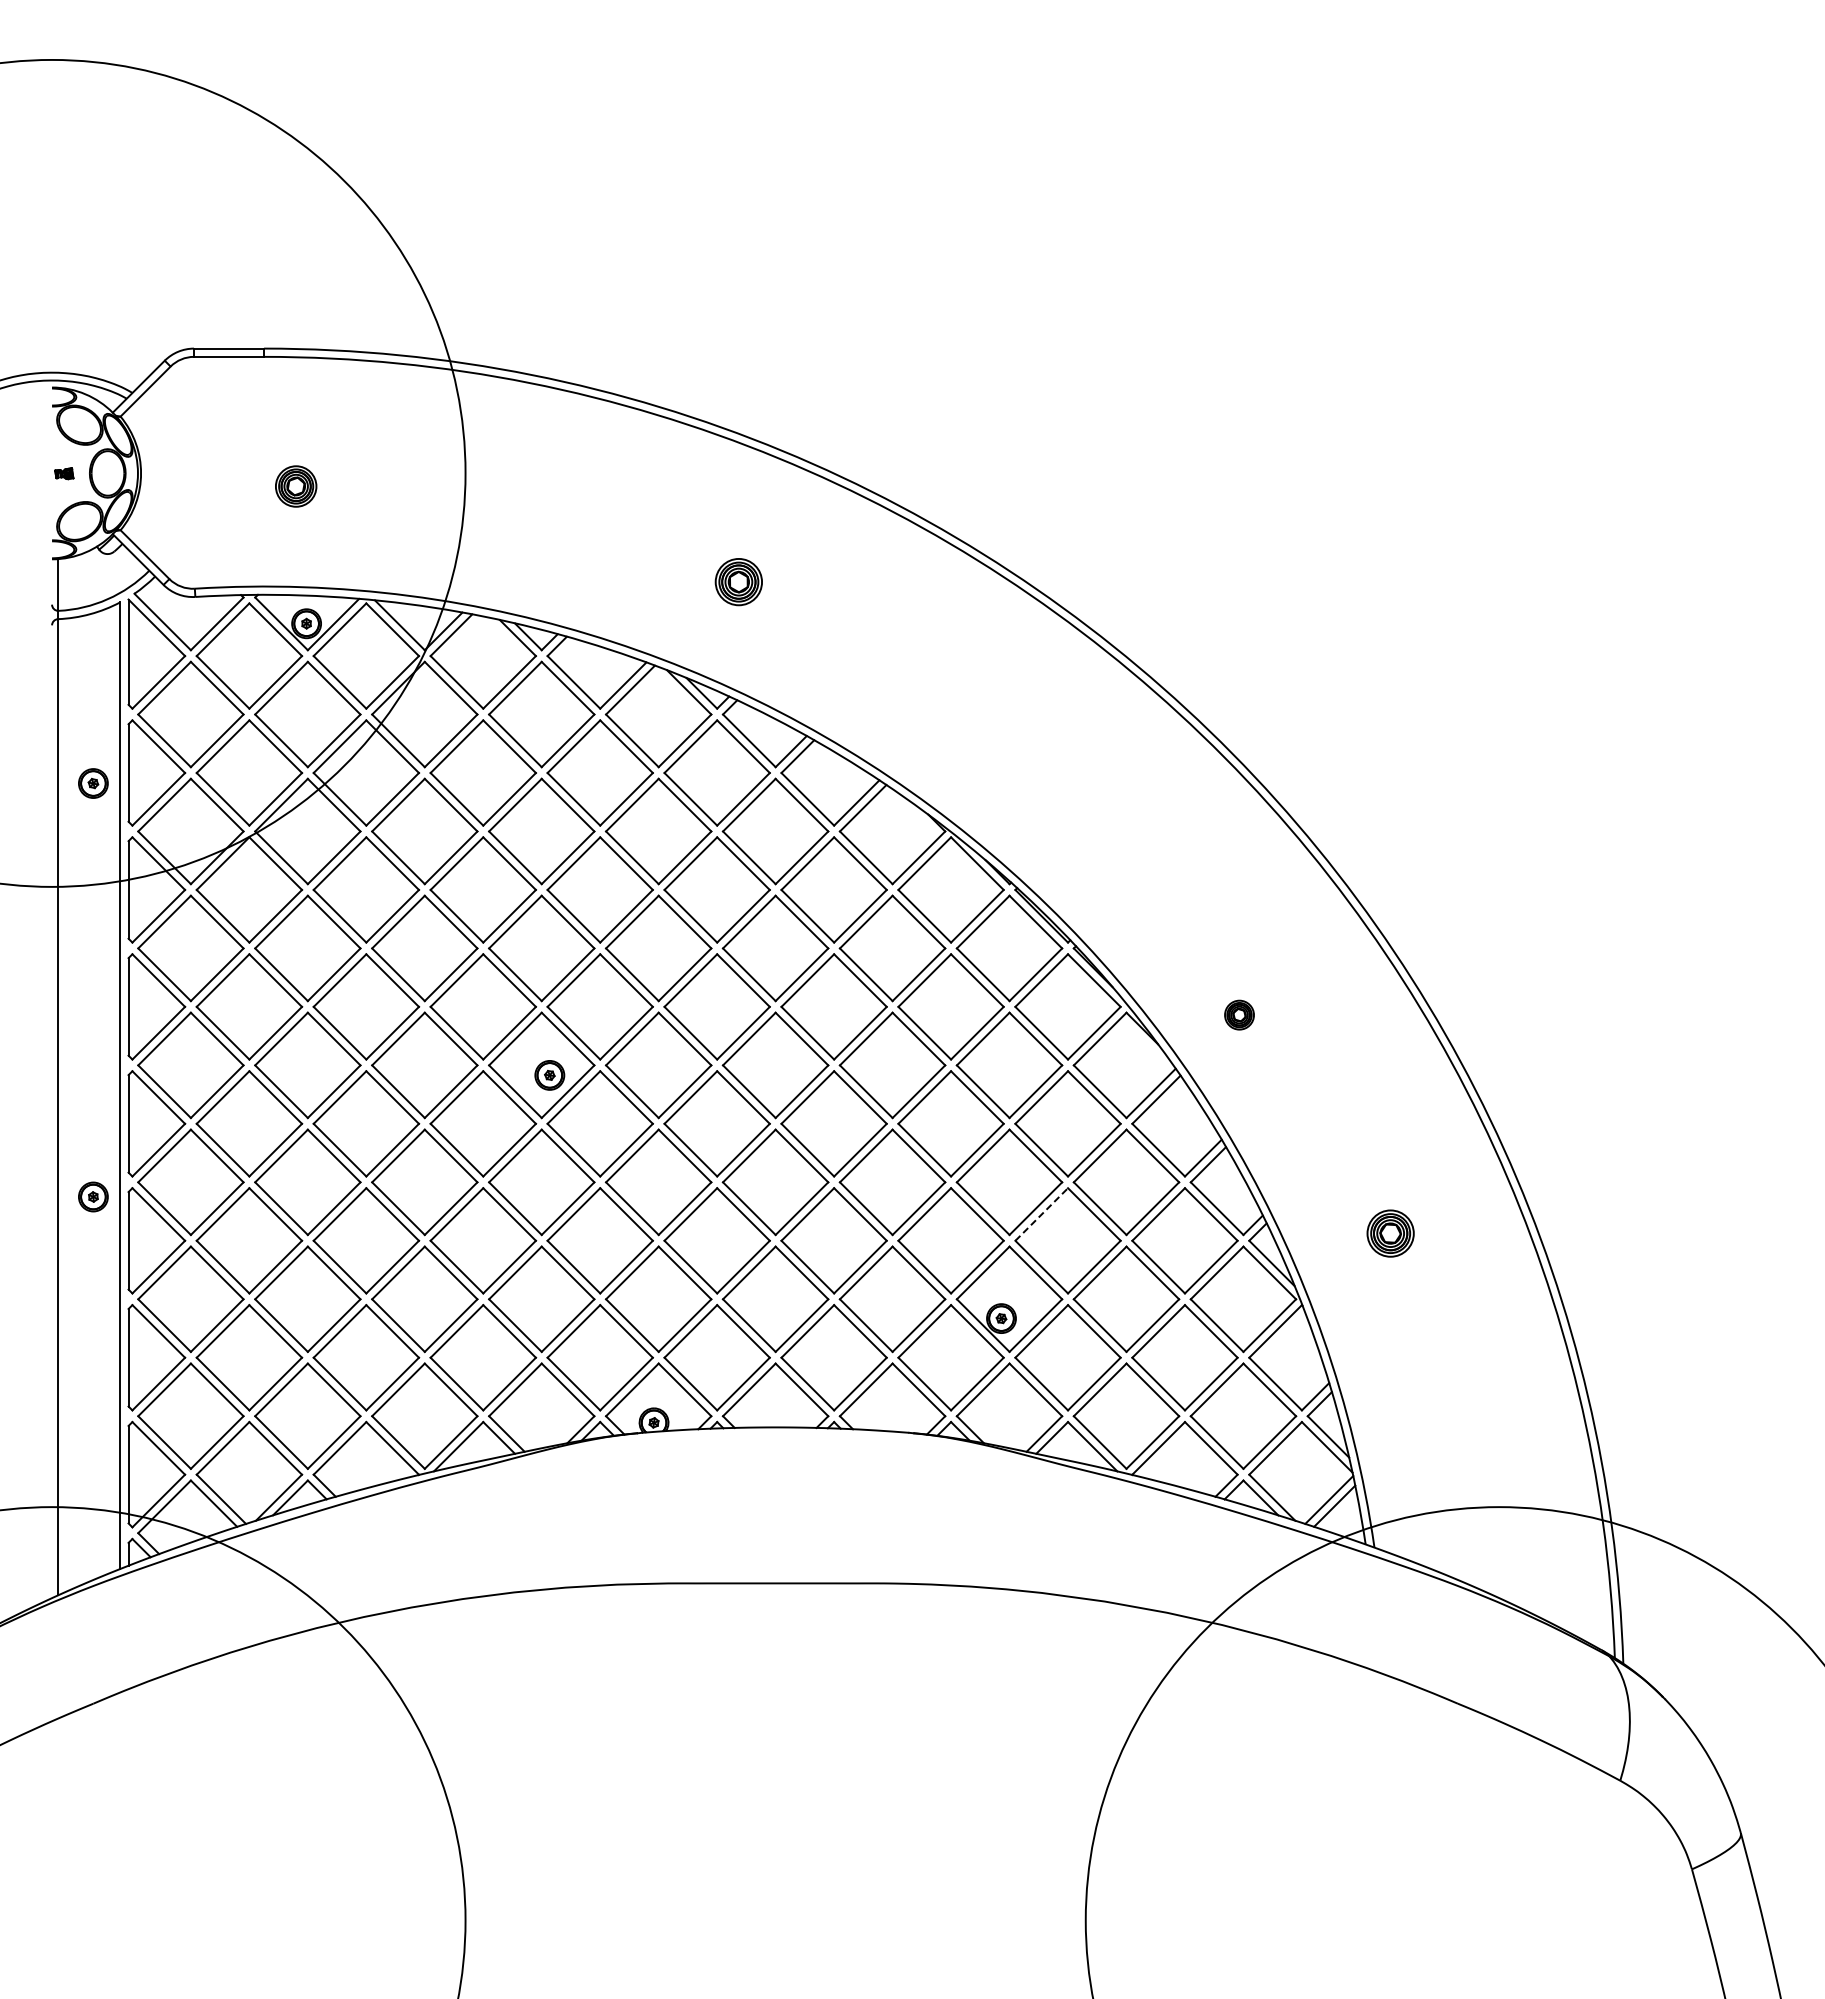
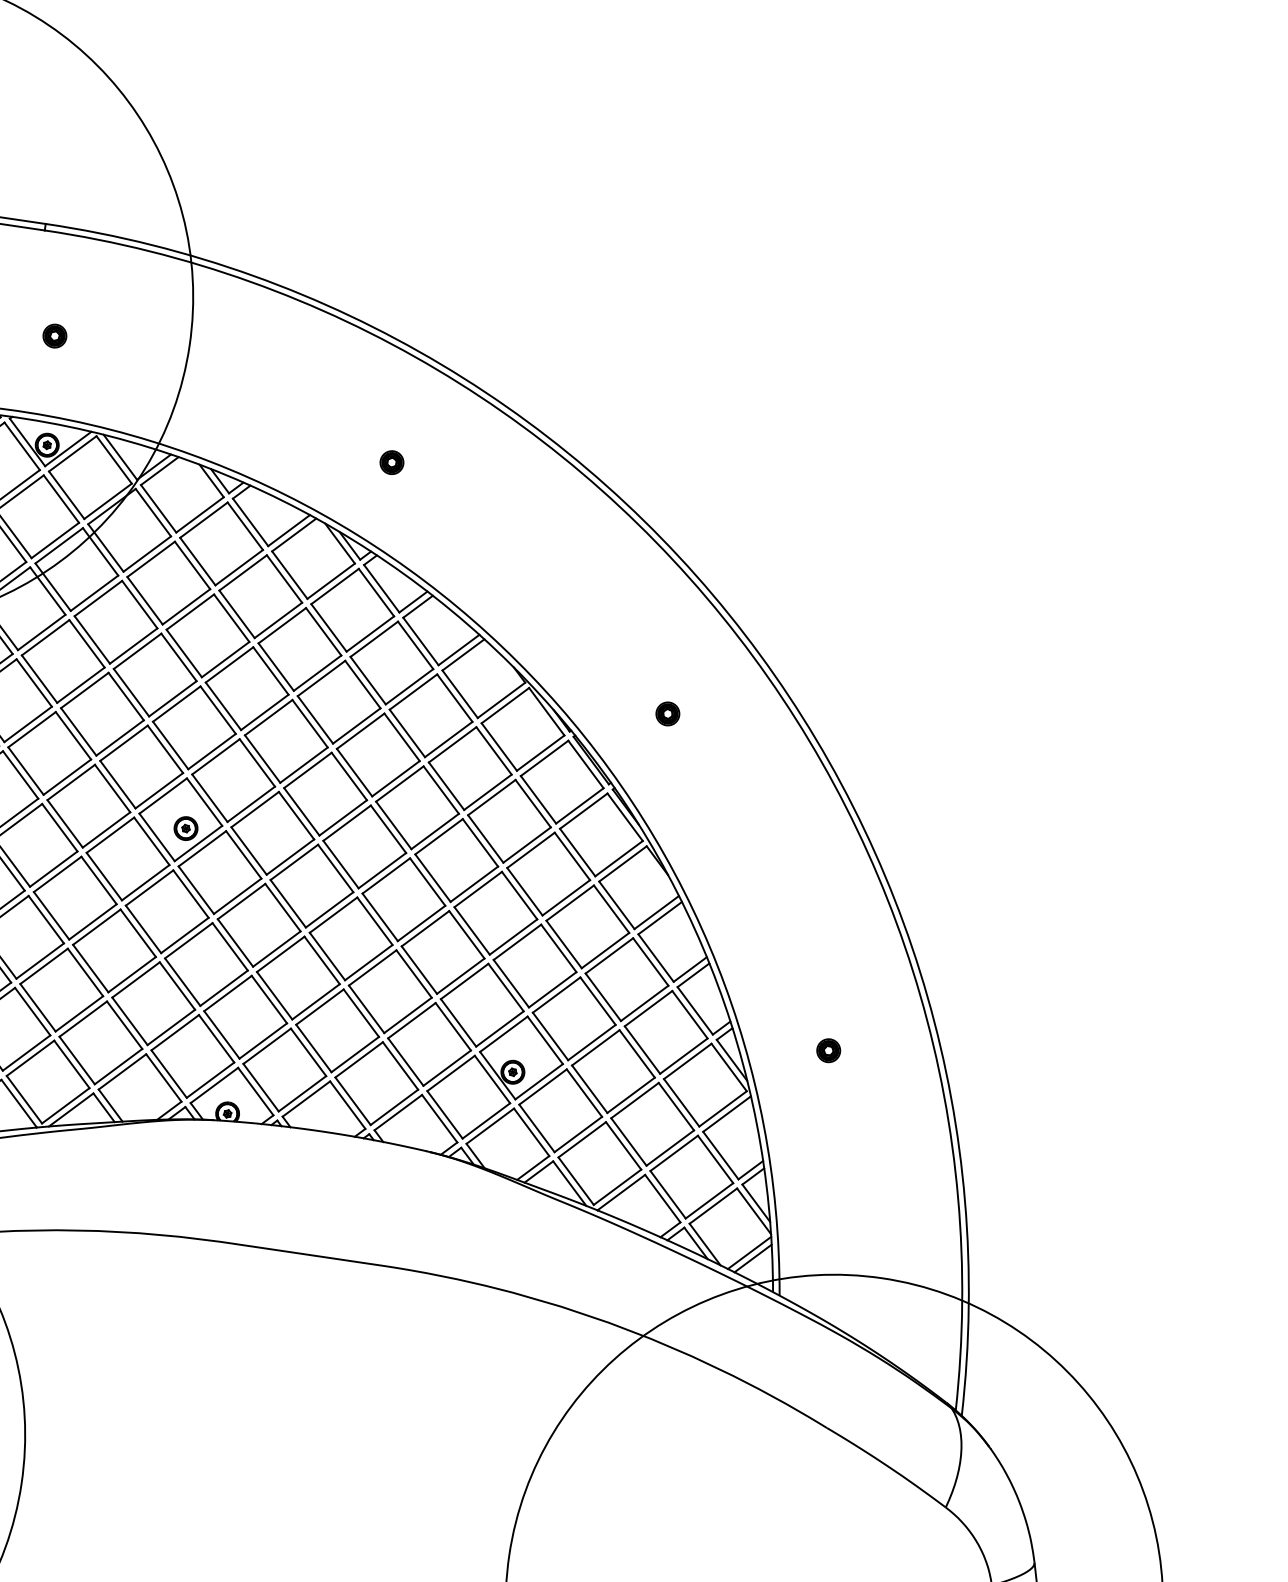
part: (295, 486) -> (54, 336), size x0.71
part: (738, 581) -> (391, 462), size x0.62
part: (1239, 1014) -> (667, 713), moved
line: (1042, 1214) -> (557, 995), dashed -> solid
part: (1390, 1233) -> (828, 1050), size x0.62

